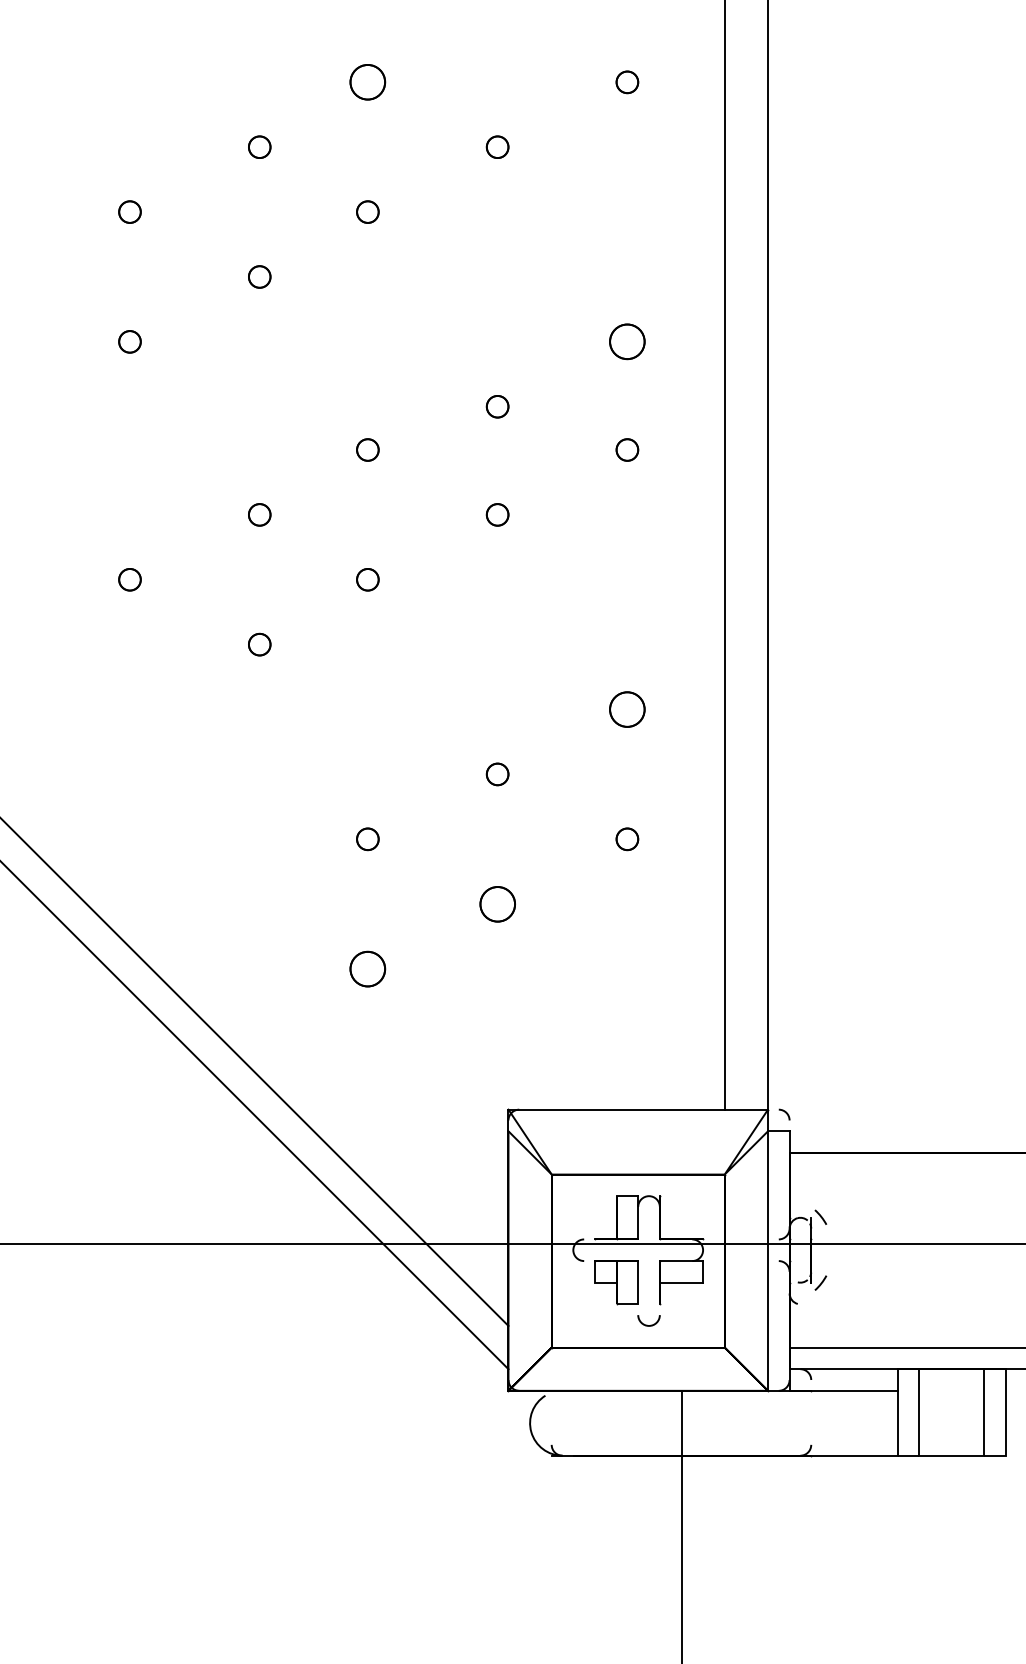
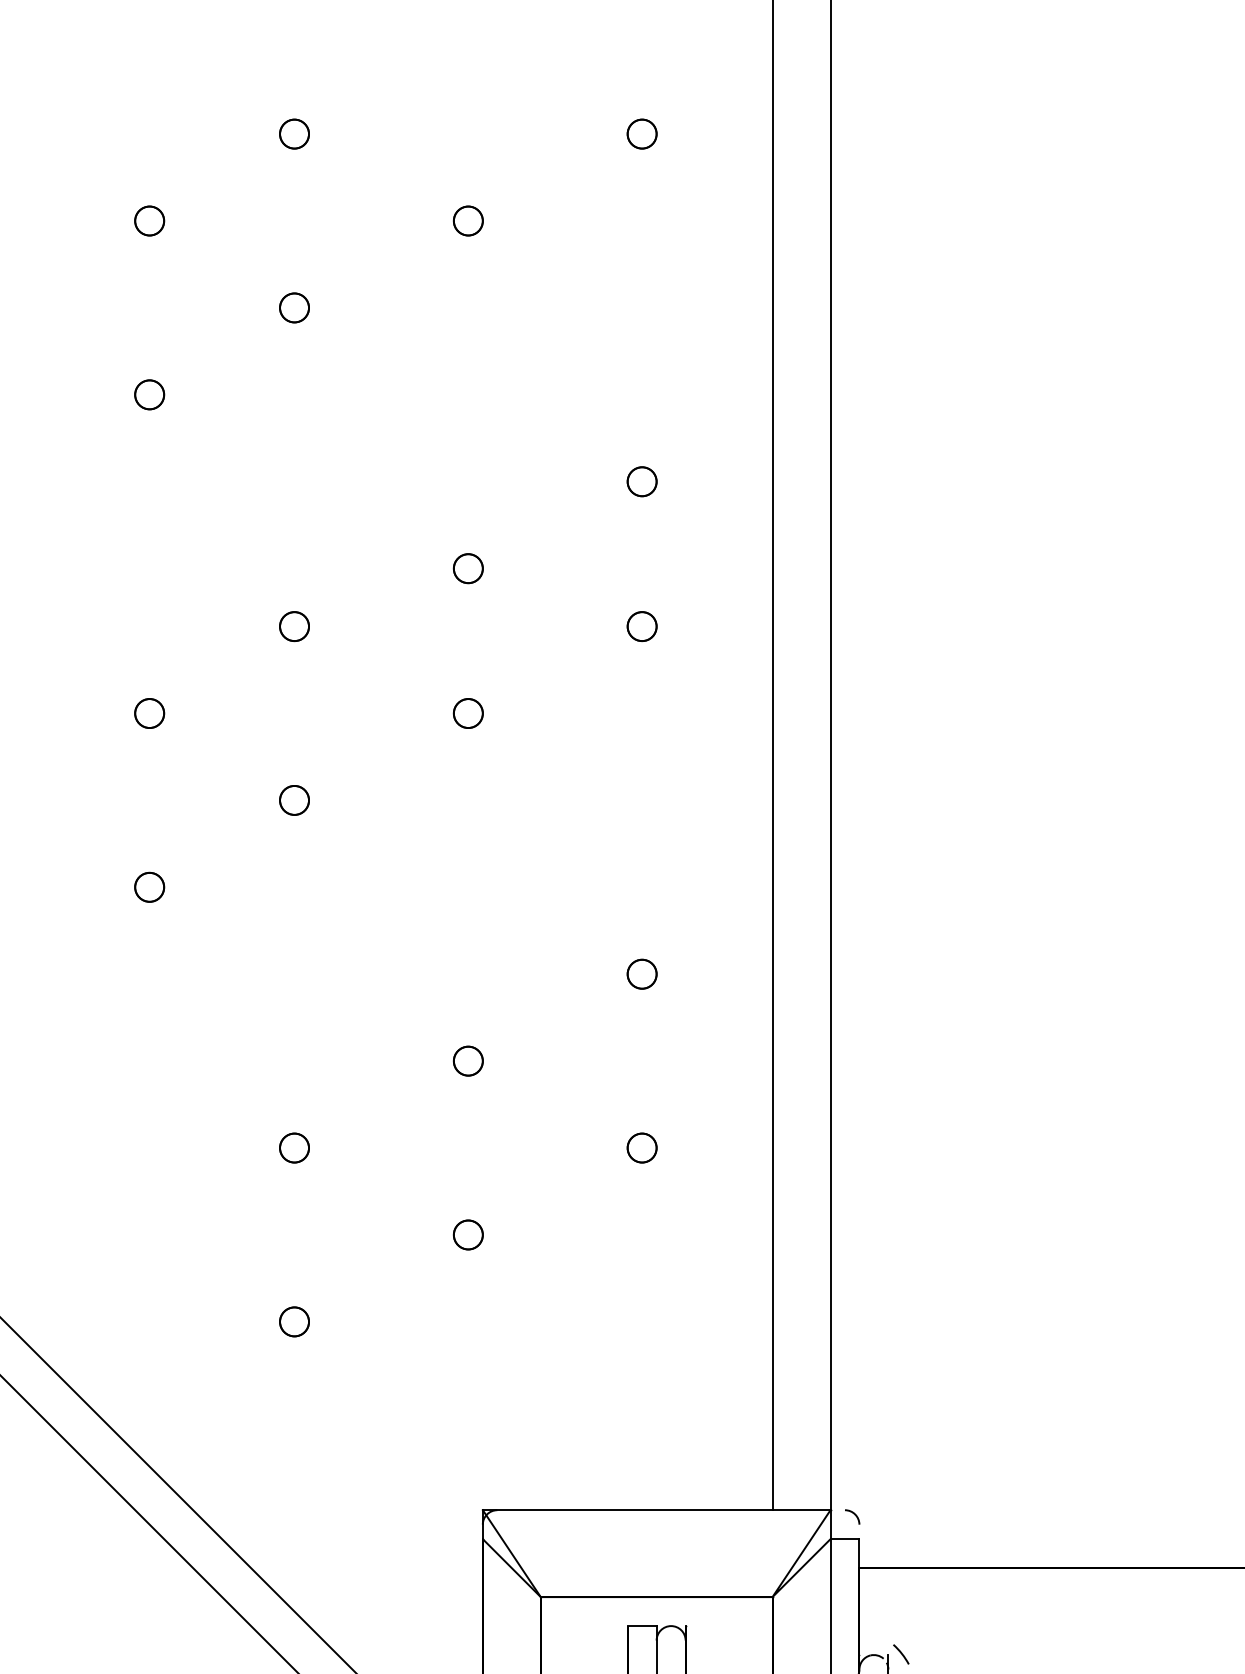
part: (367, 82) -> (294, 134), size x0.62
part: (627, 341) -> (642, 481), size x0.62
part: (627, 709) -> (642, 974), size x0.62
part: (497, 903) -> (468, 1234), size x0.62
part: (367, 968) -> (294, 1321), size x0.62

